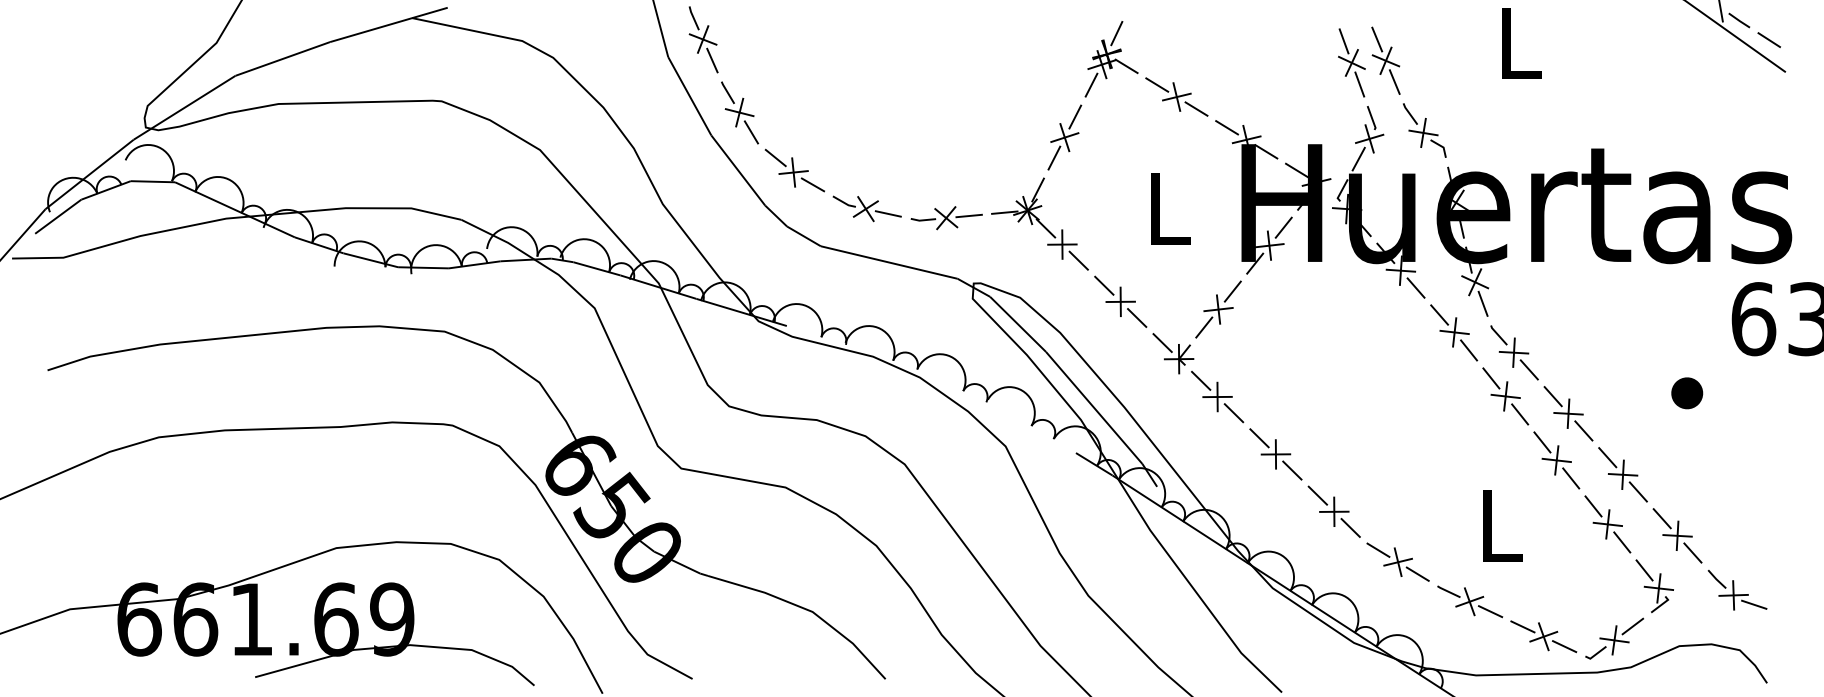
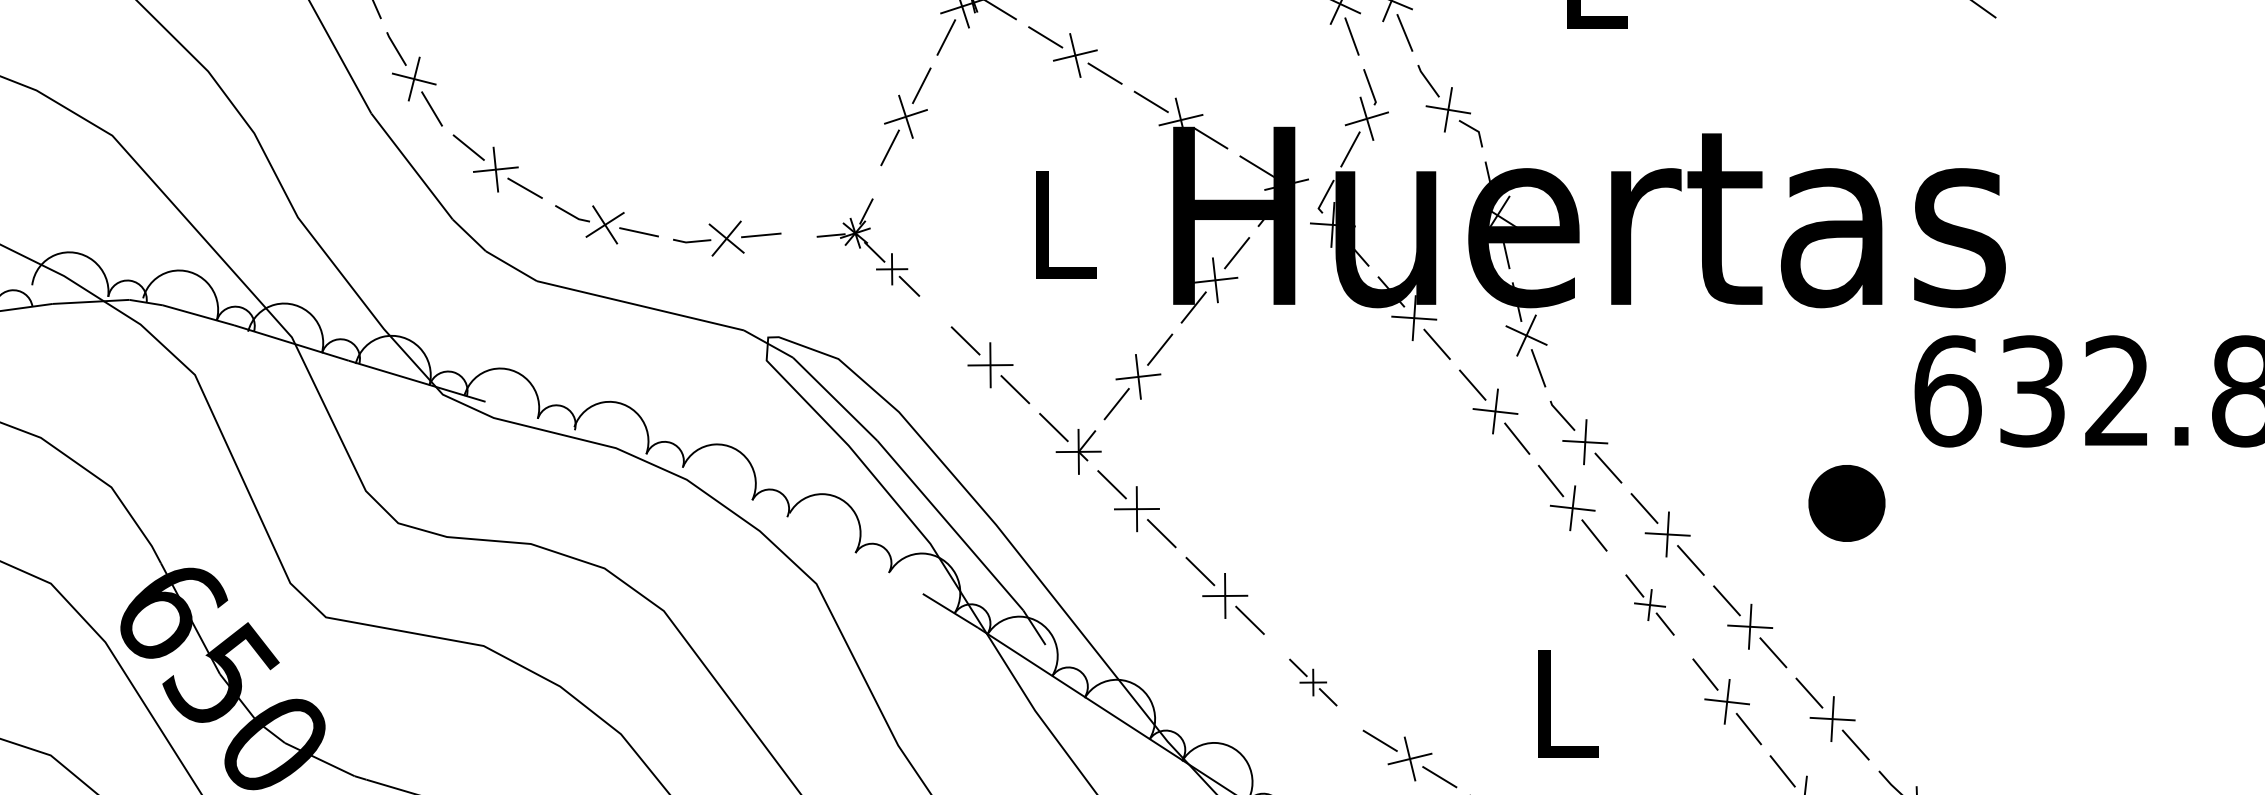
part: (1039, 223) -> (867, 246), size x0.7
part: (1687, 393) -> (1847, 503), size x1.6
part: (1556, 460) -> (1649, 605), size x0.7
part: (1333, 511) -> (1312, 682), size x0.6

